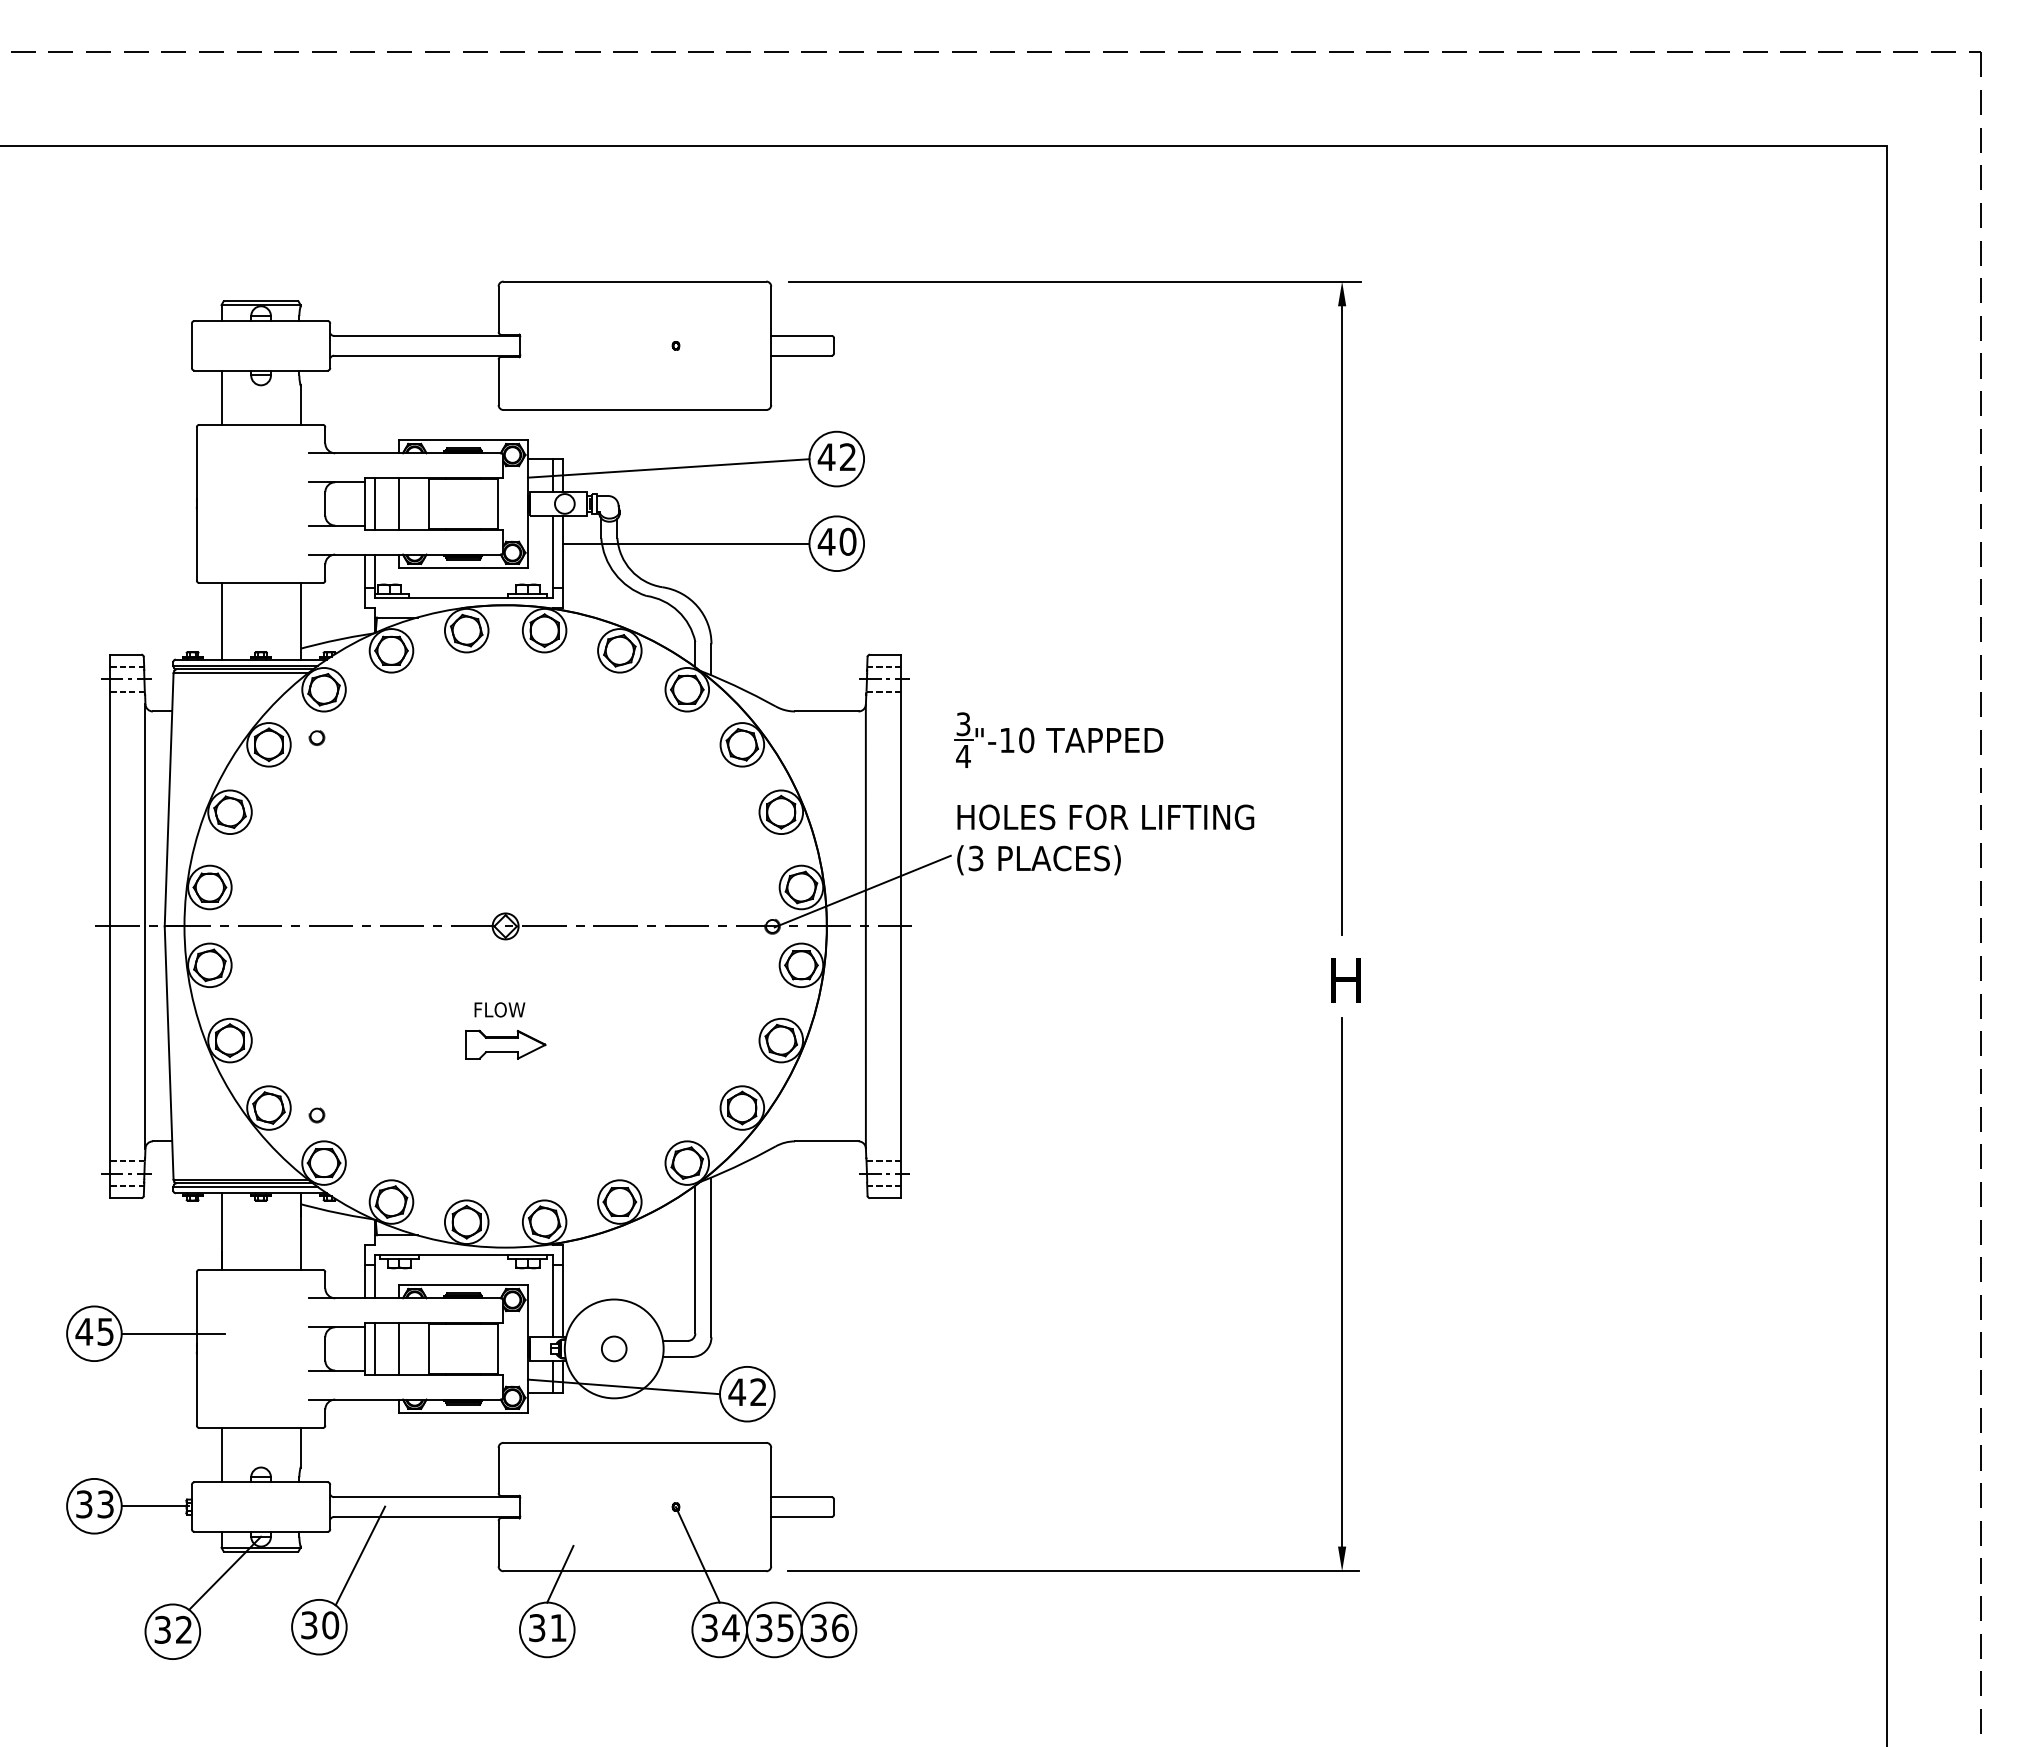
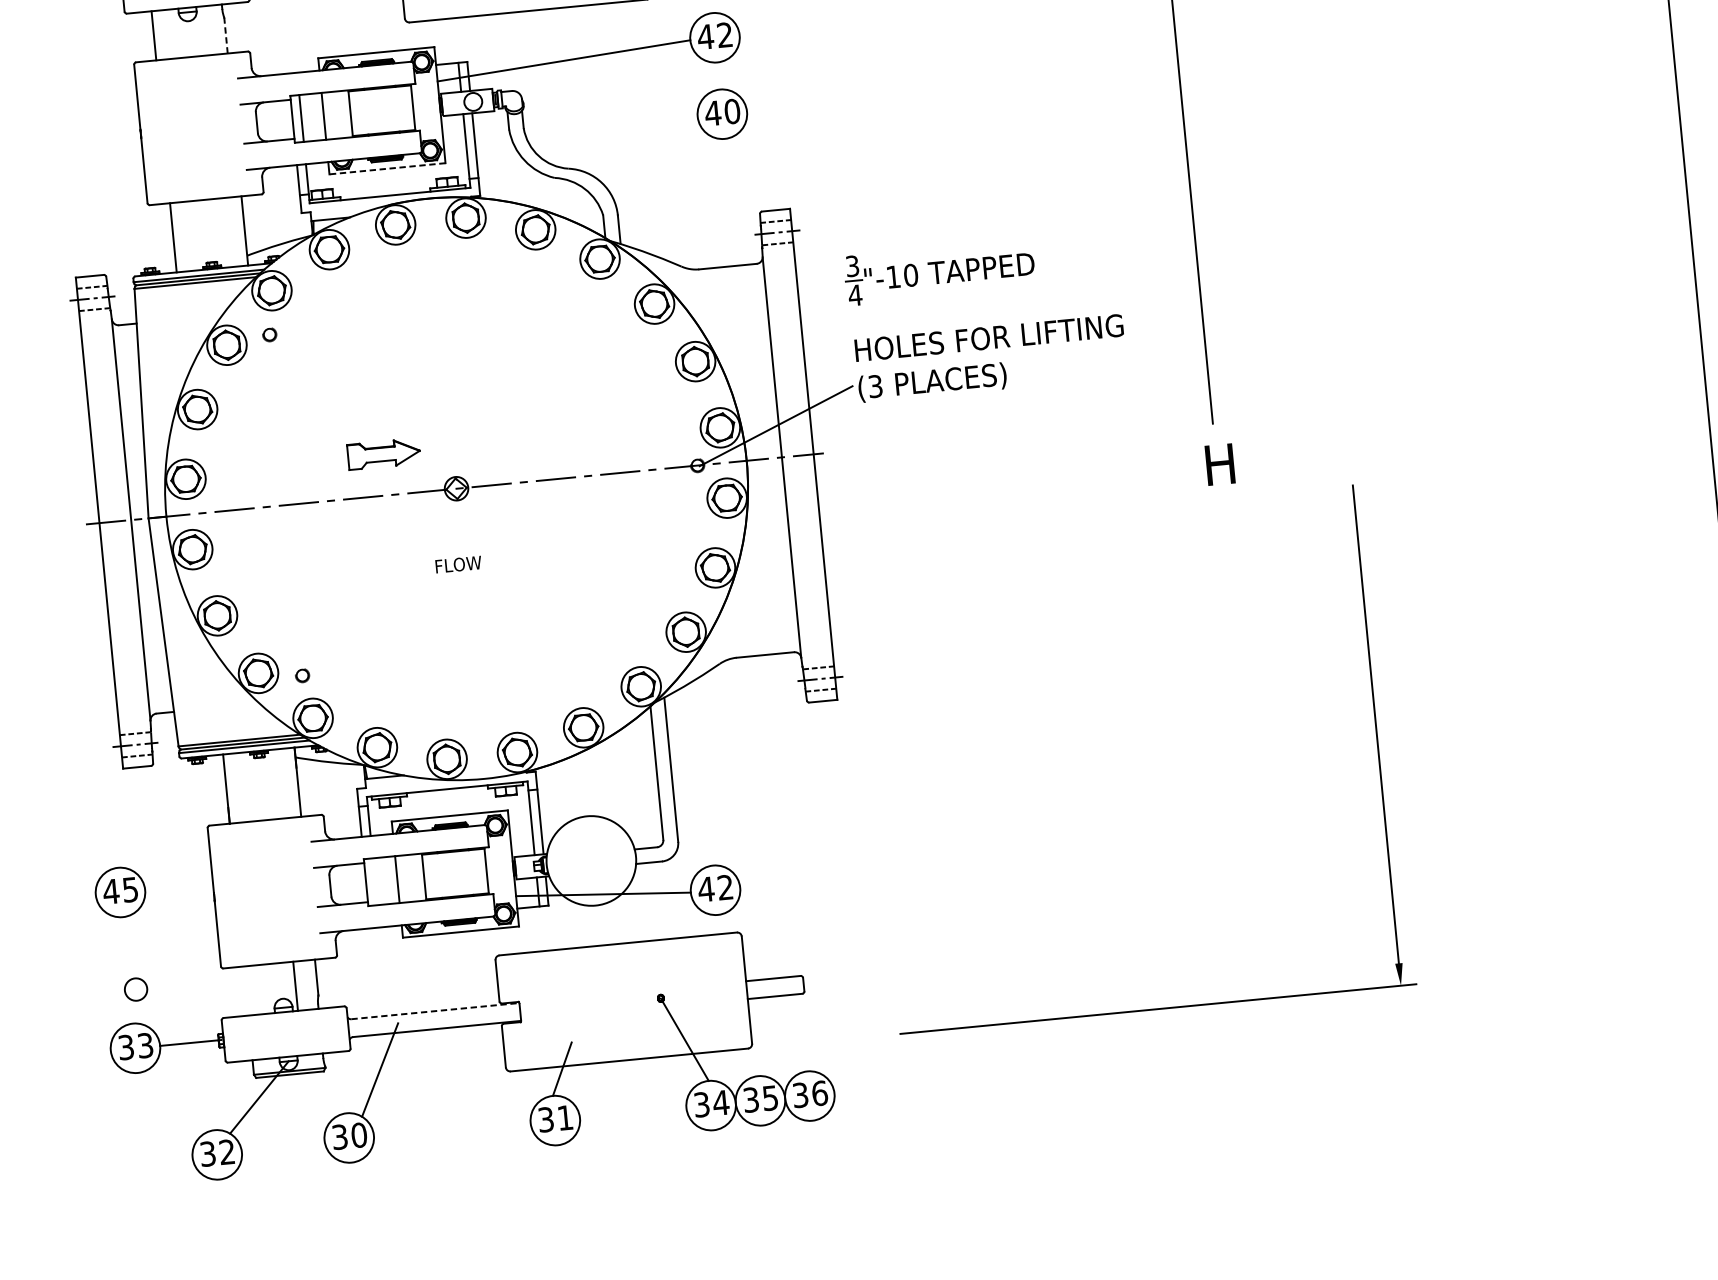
line: (300, 405) -> (225, 36), solid -> dashed
line: (685, 543) -> (585, 127), removed
line: (463, 568) -> (387, 169), solid -> dashed
part: (505, 1044) -> (383, 453), moved
part: (1341, 1294) -> (1376, 735), moved
line: (173, 1333) -> (191, 885), removed
line: (374, 1348) -> (374, 881), removed
circle: (614, 1348) -> (136, 989), moved
line: (221, 1454) -> (295, 985), moved
line: (427, 1497) -> (435, 1011), solid -> dashed

